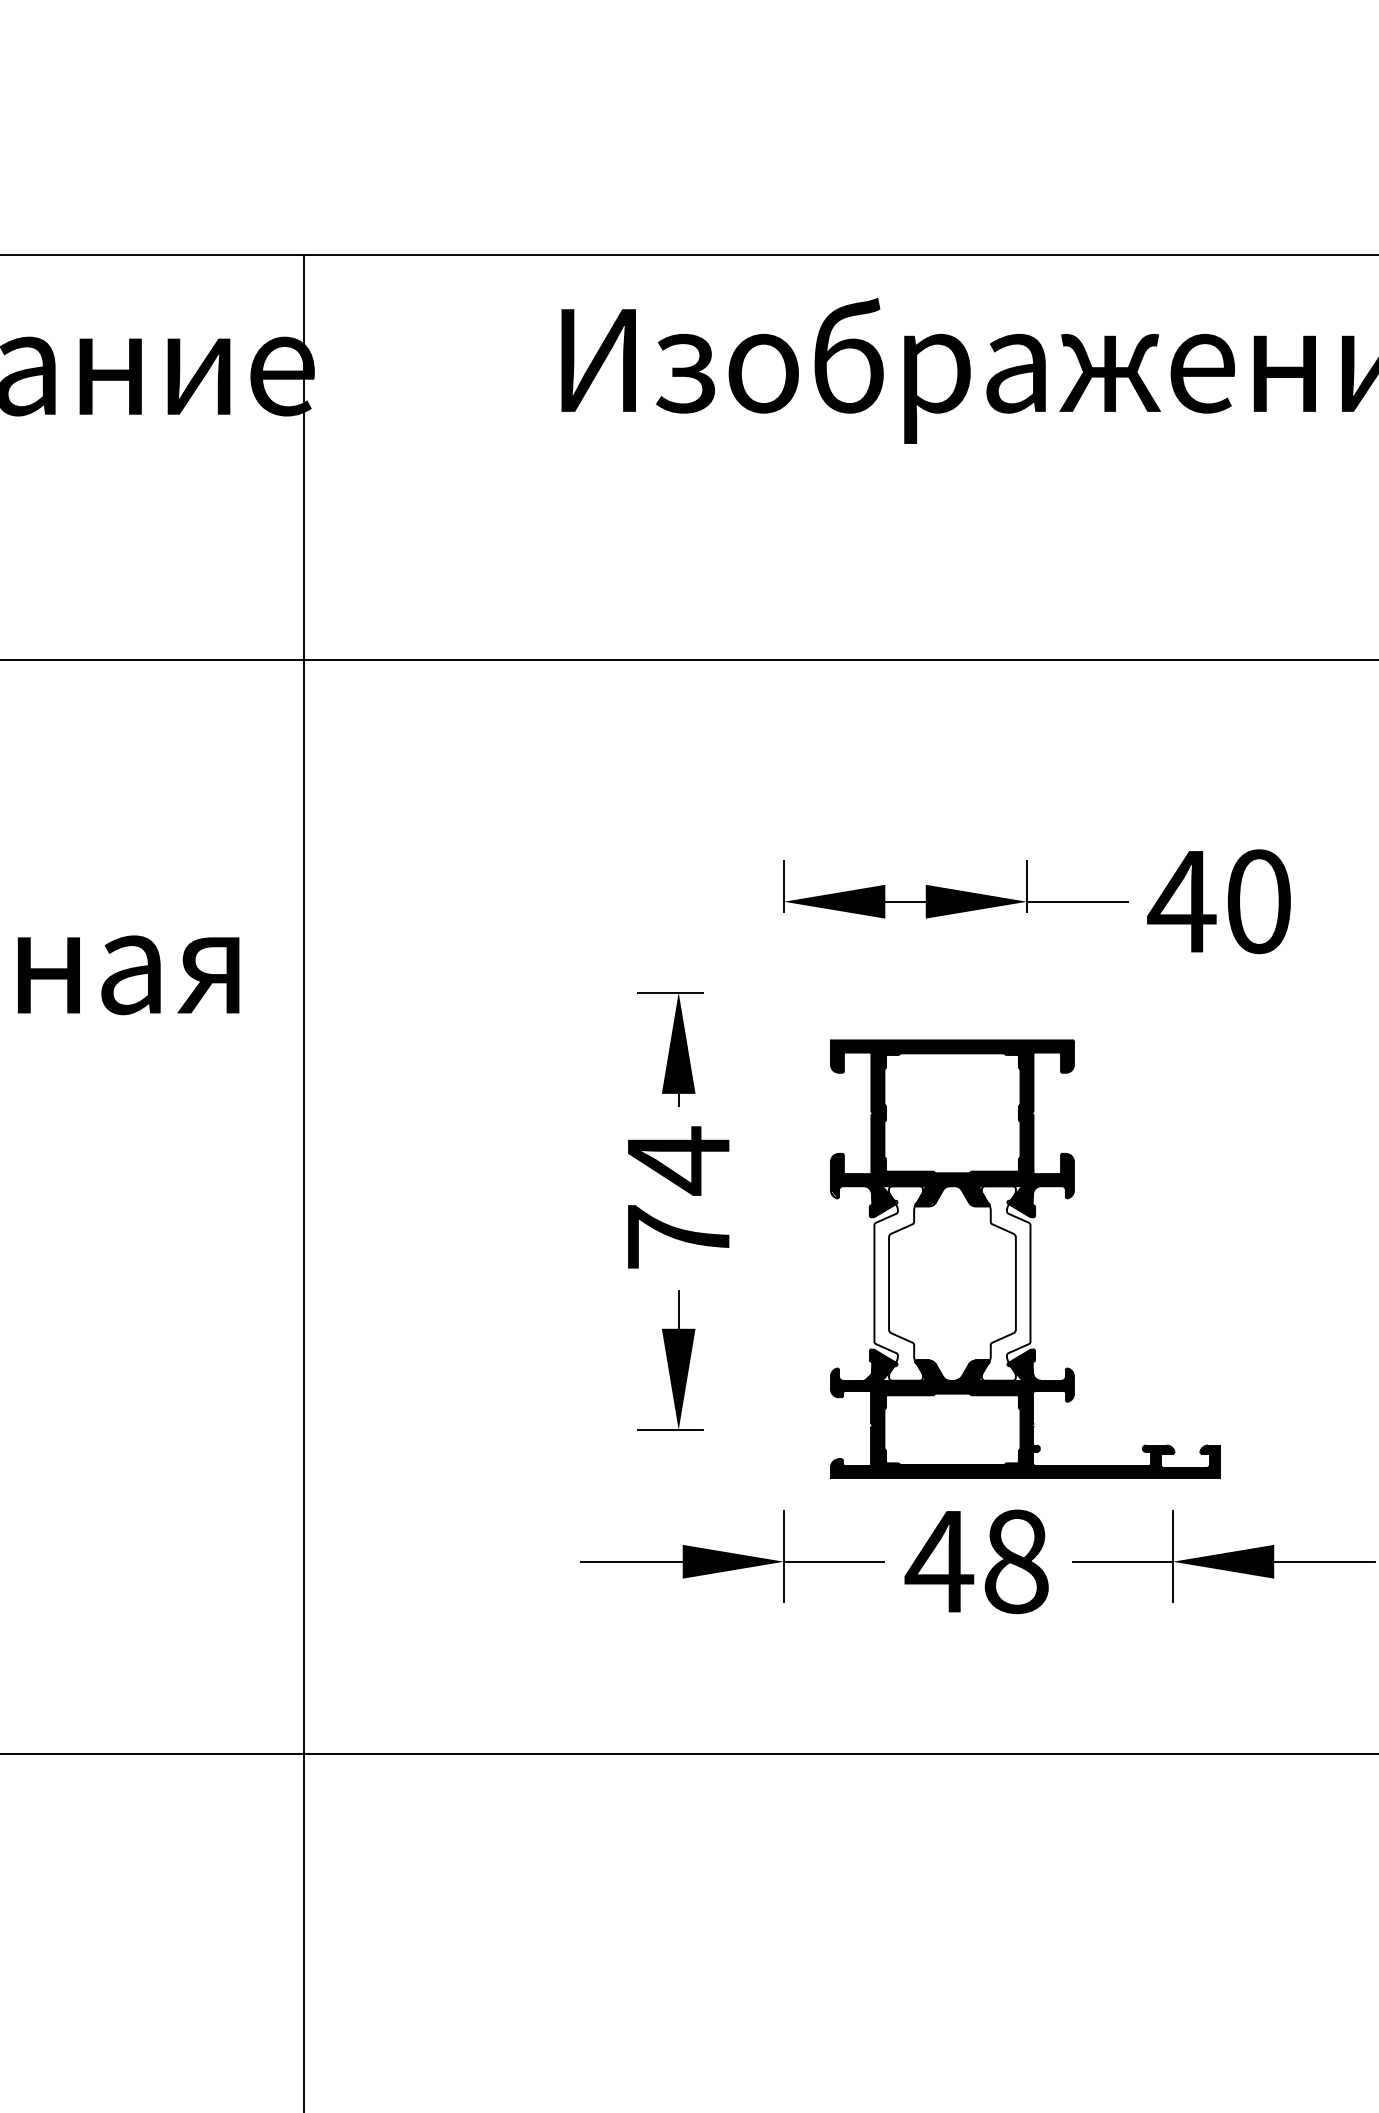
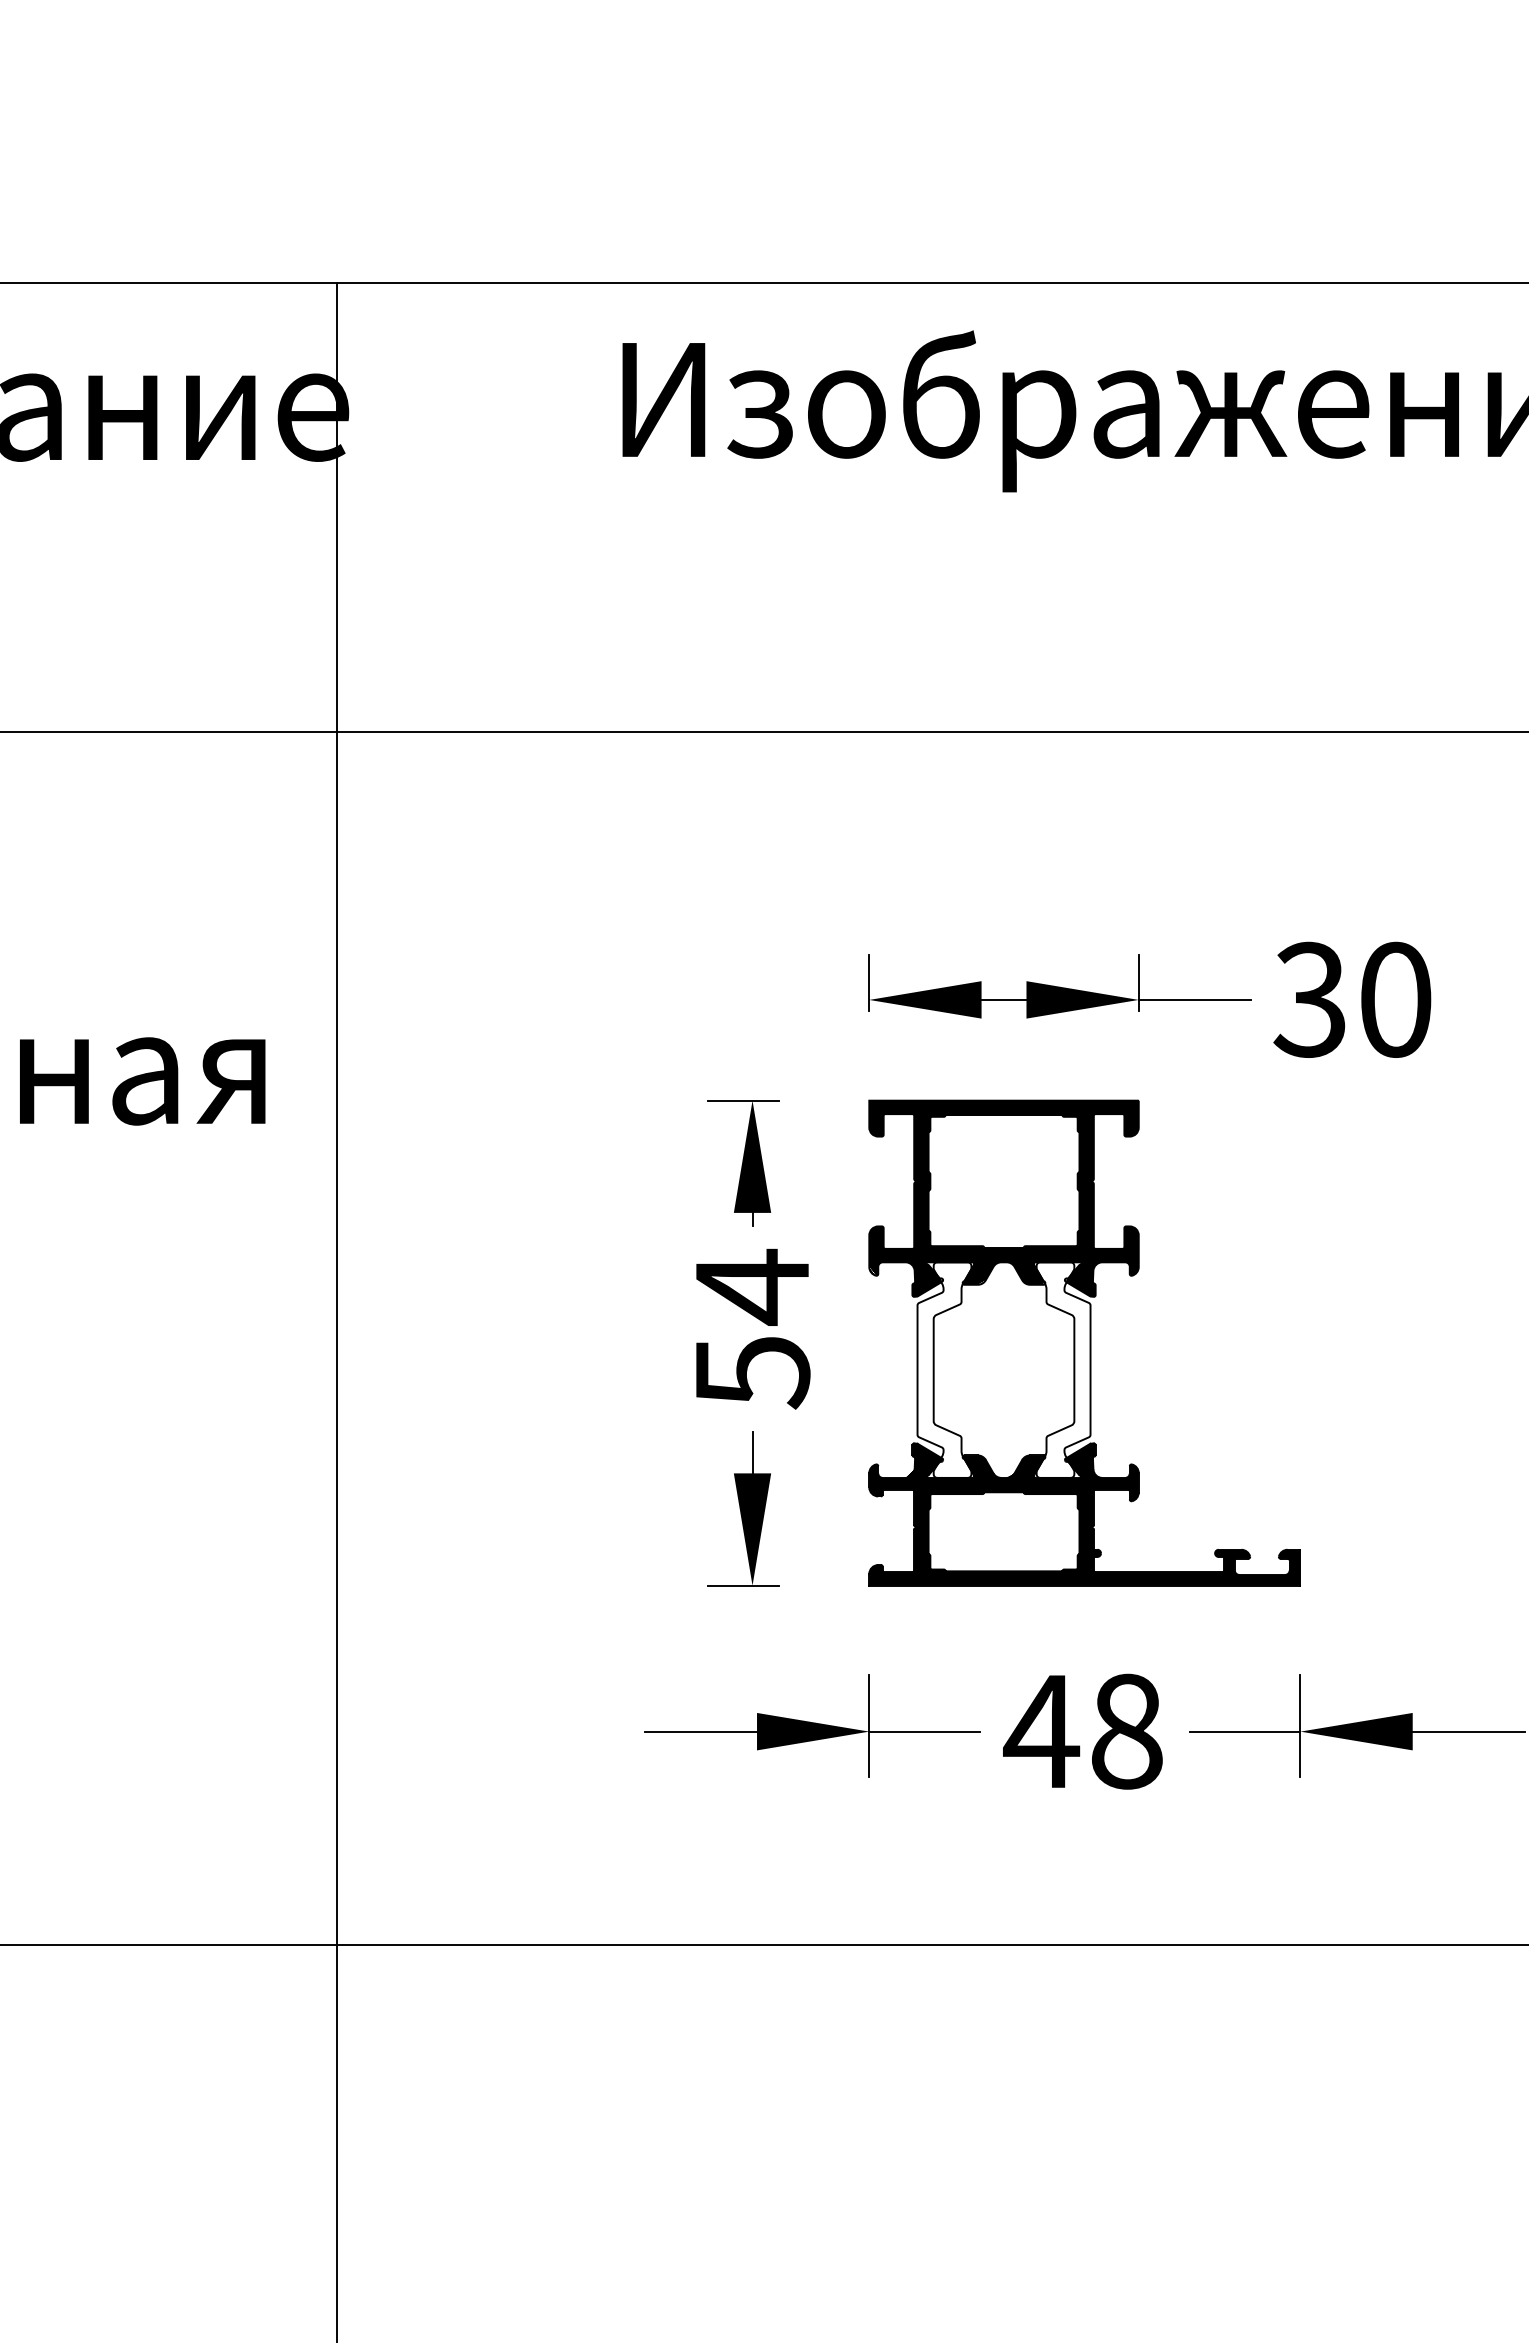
text: (1181, 901) -> (1309, 999), 40 -> 30
text: (679, 1237) -> (753, 1372), 74 -> 54
part: (1025, 1258) -> (1084, 1342), moved

